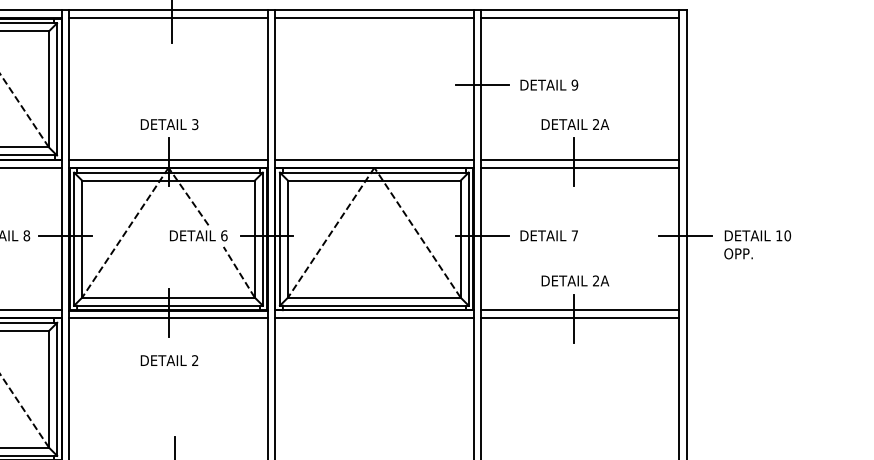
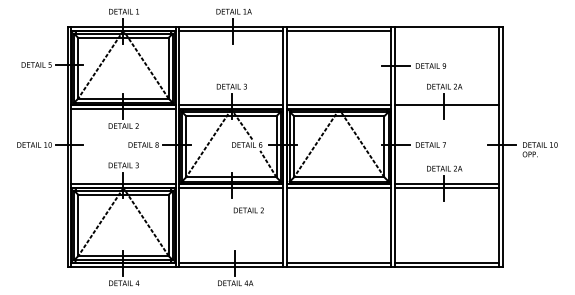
line: (580, 17) -> (447, 30), removed
line: (580, 168) -> (447, 109), removed
text: (168, 360) -> (248, 210), moved

